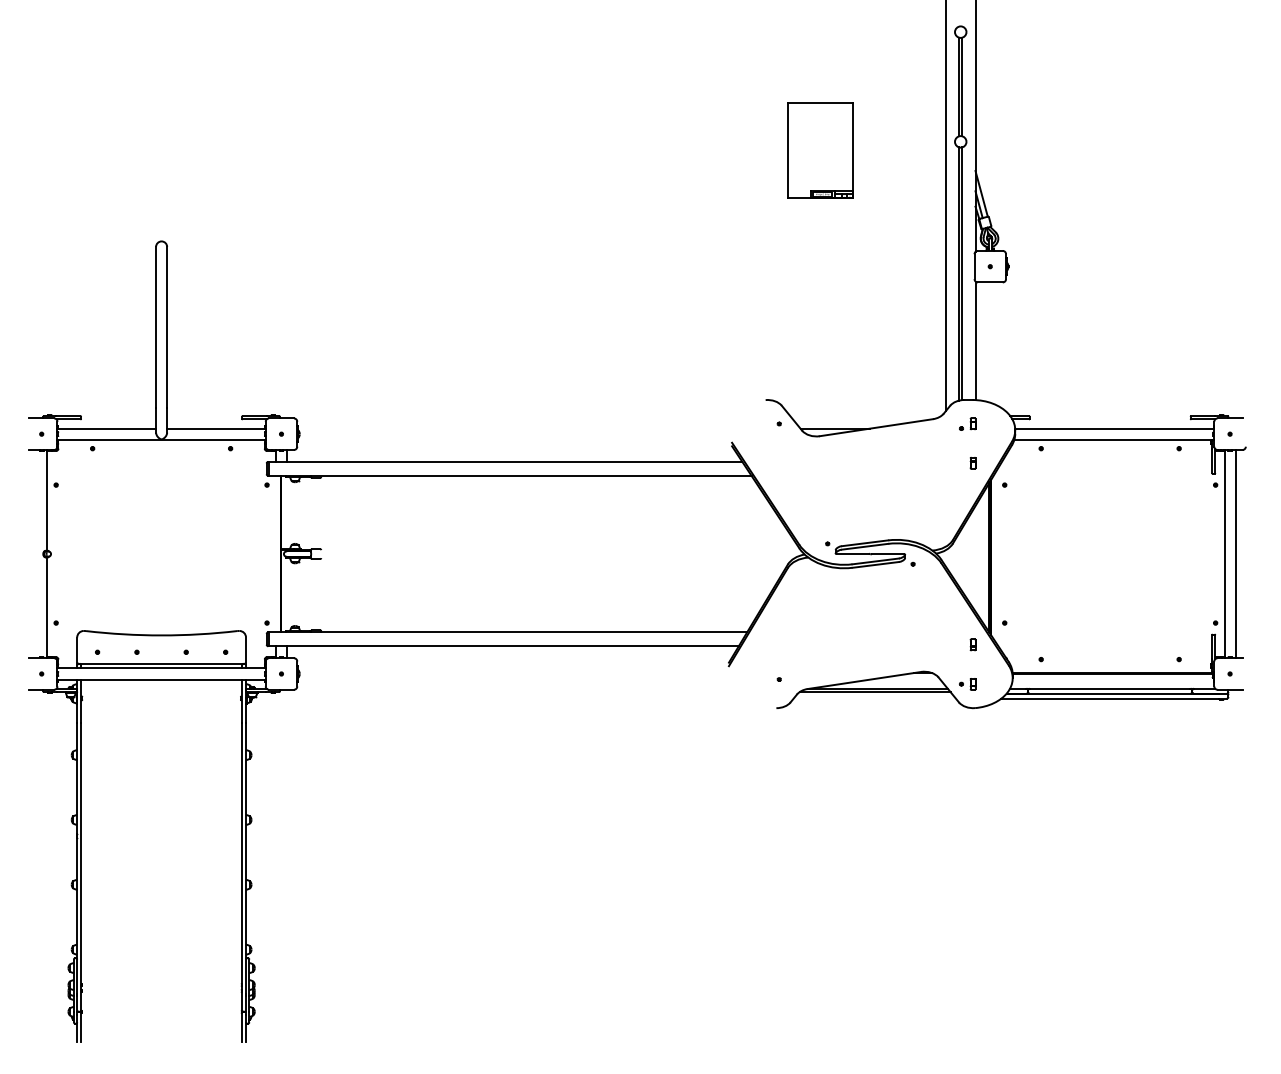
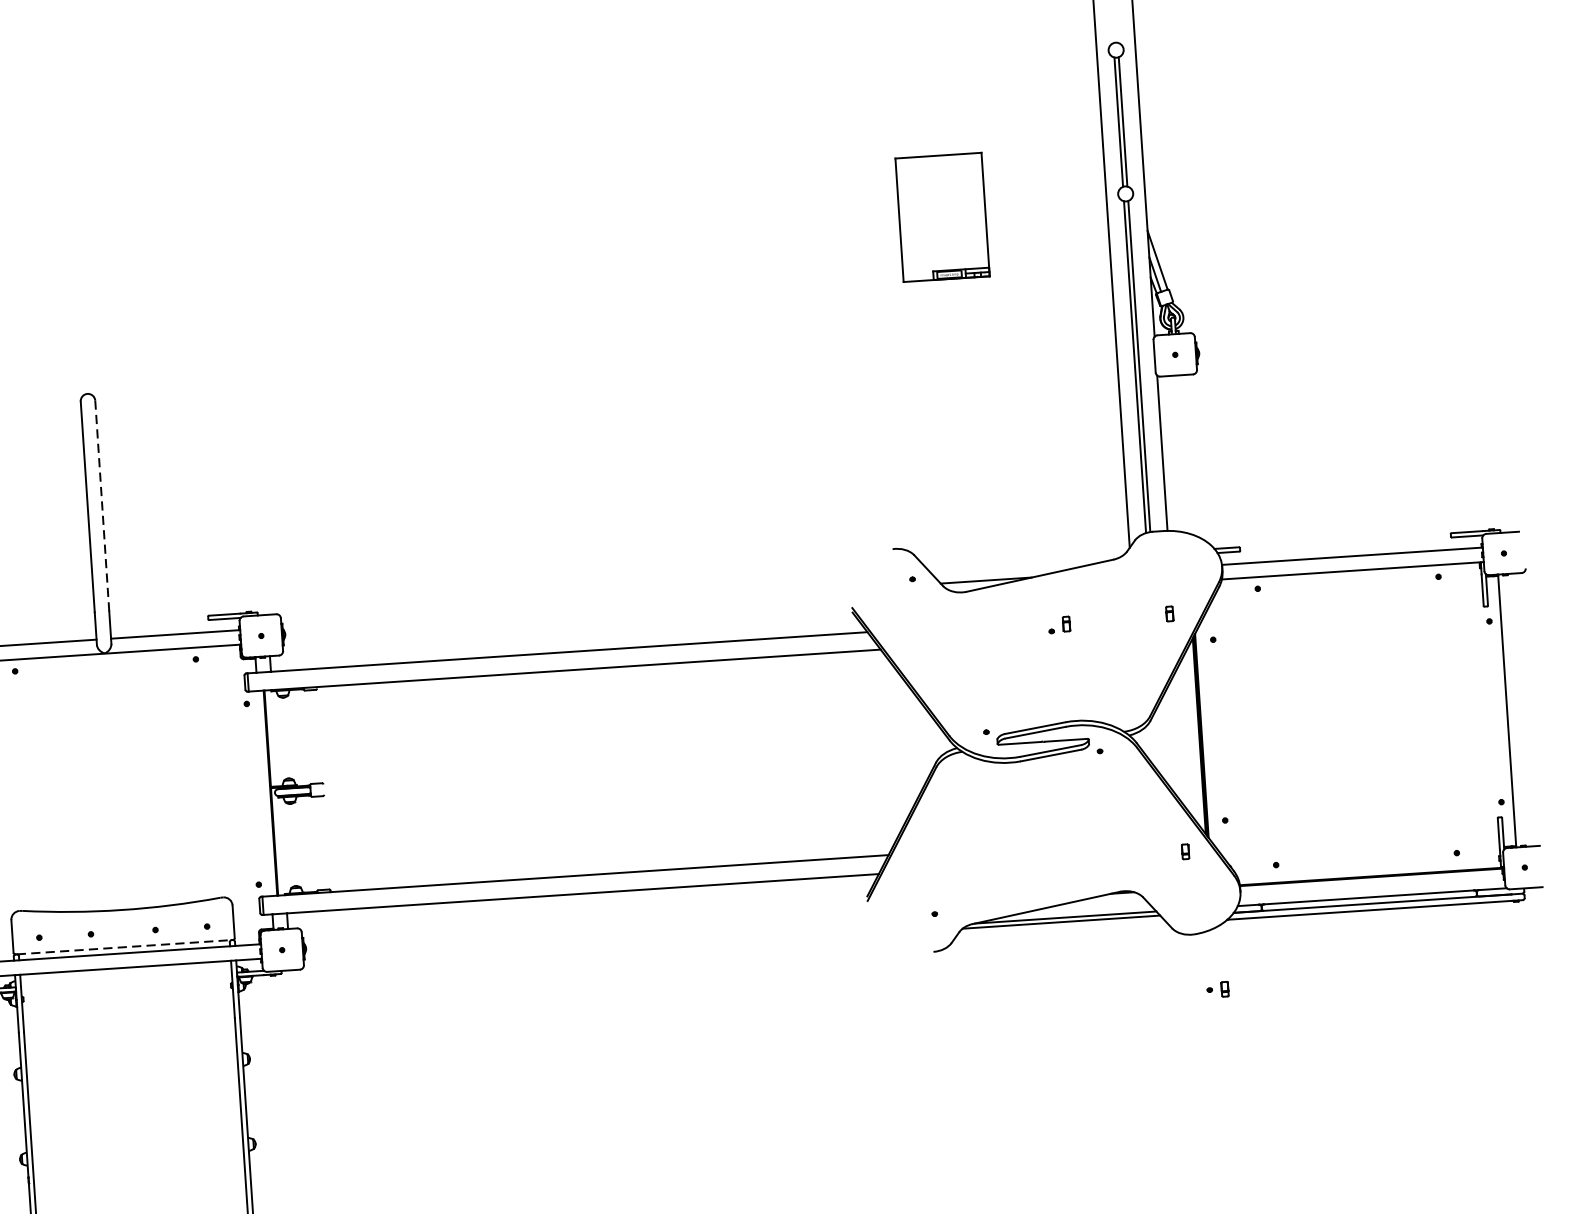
line: (167, 326) -> (102, 504), solid -> dashed
part: (967, 423) -> (1059, 624), moved
line: (1235, 553) -> (1521, 709), removed
line: (162, 663) -> (125, 946), solid -> dashed
part: (967, 684) -> (1217, 989), moved

